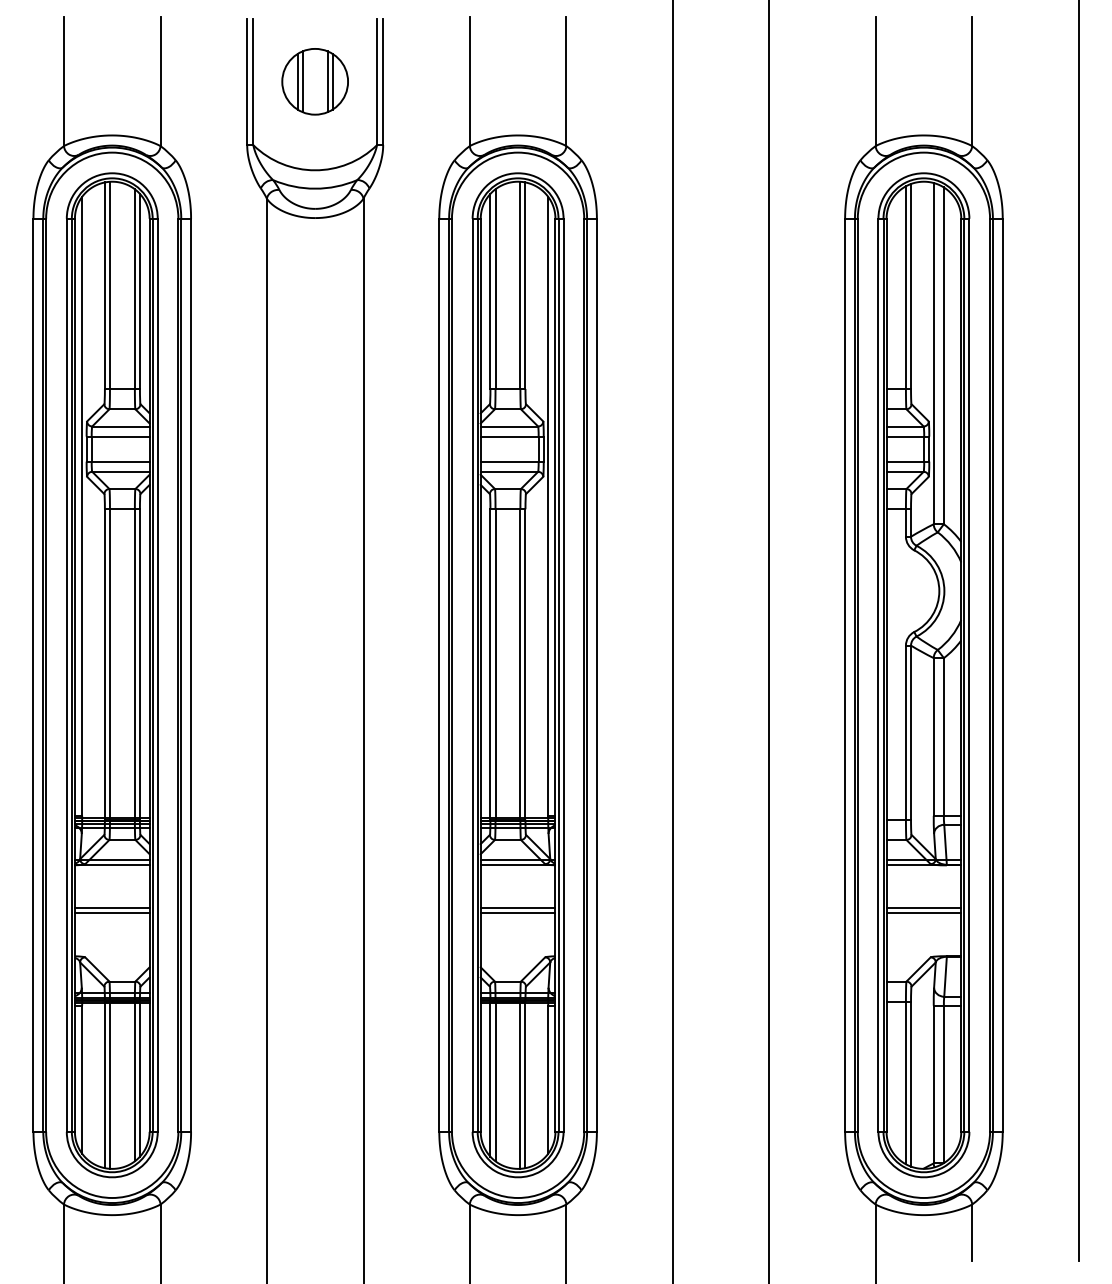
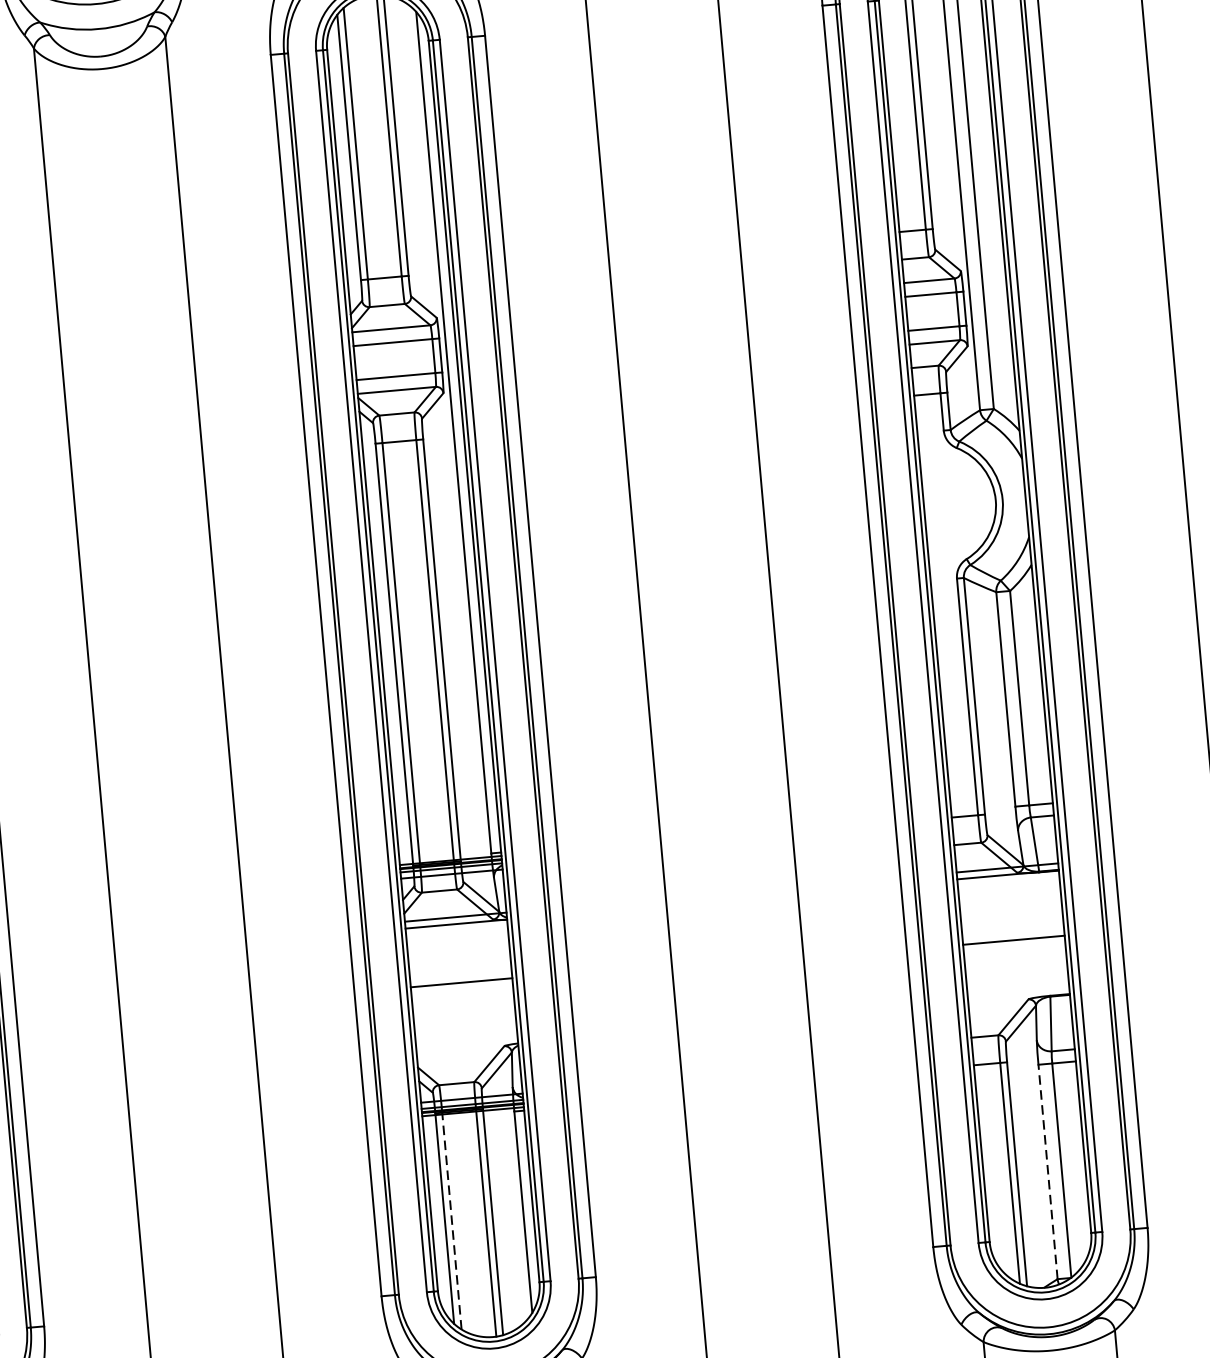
line: (923, 908) -> (1012, 933), removed
line: (517, 913) -> (461, 989), removed
line: (495, 1081) -> (451, 1220), solid -> dashed
line: (933, 1084) -> (1047, 1171), solid -> dashed

